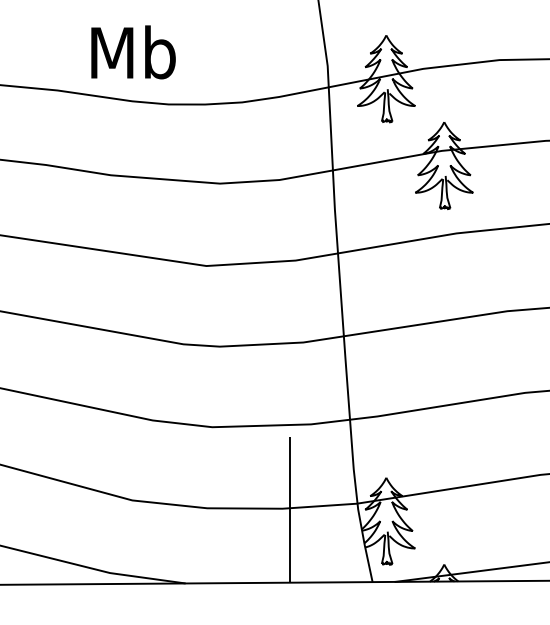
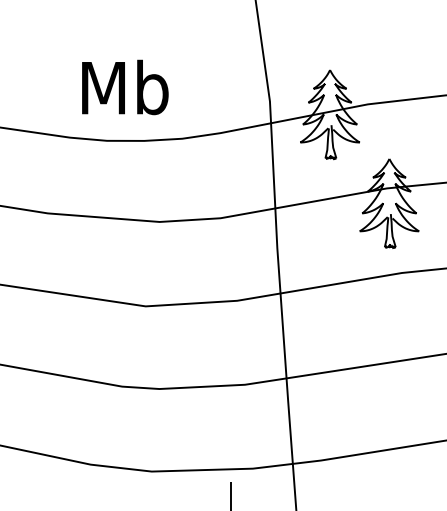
text: (133, 52) -> (125, 87), moved

